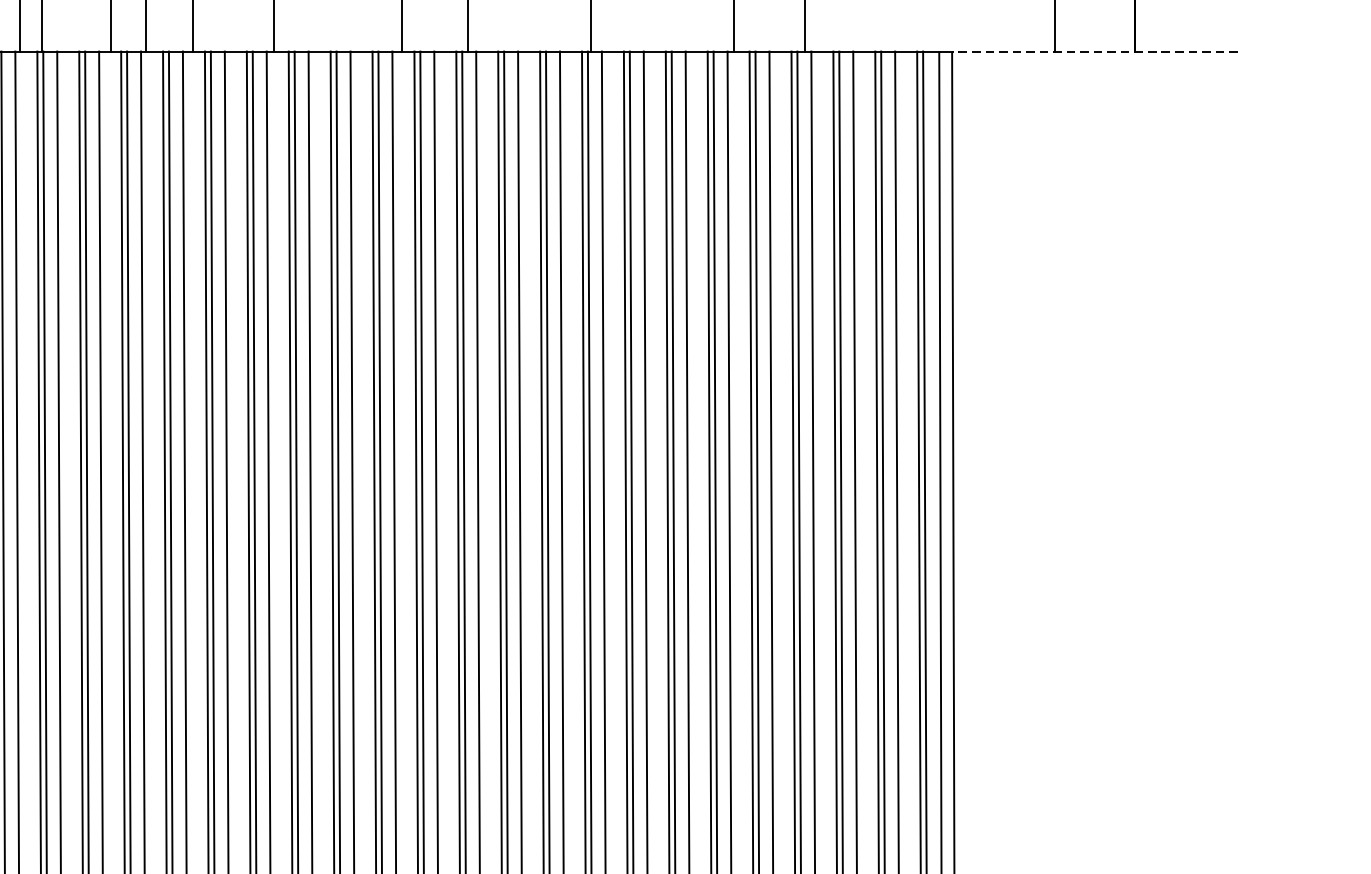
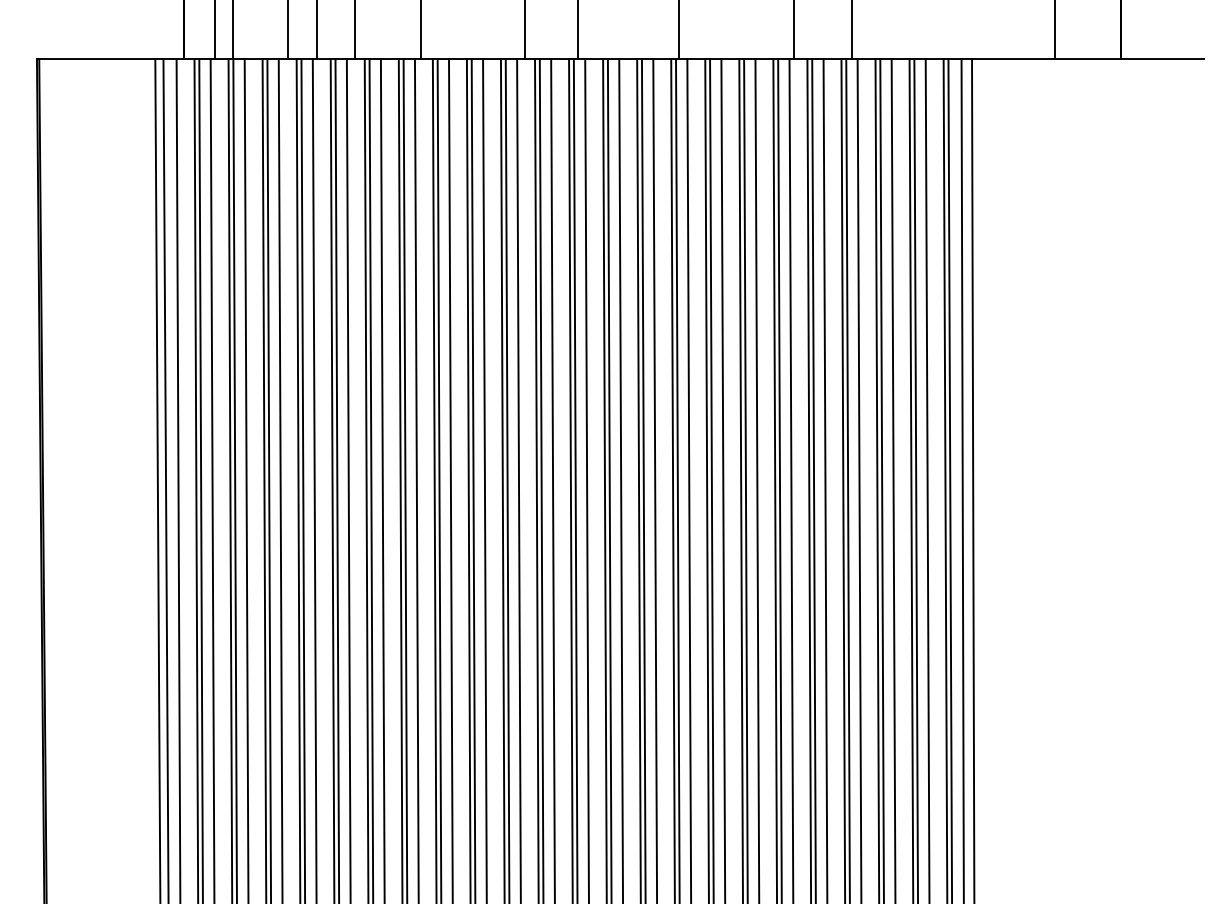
line: (1094, 50) -> (1087, 58), dashed -> solid

